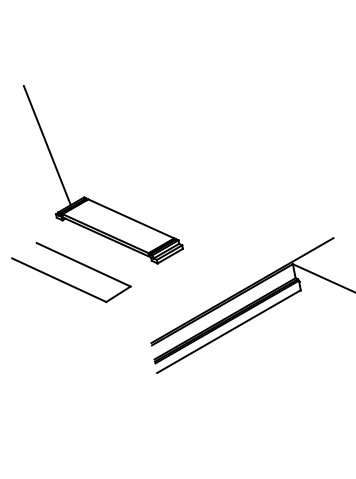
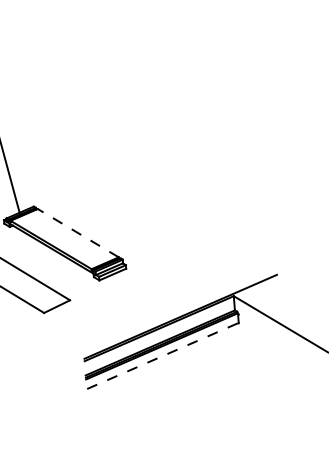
line: (130, 218) -> (77, 232), solid -> dashed
line: (228, 332) -> (162, 356), solid -> dashed

